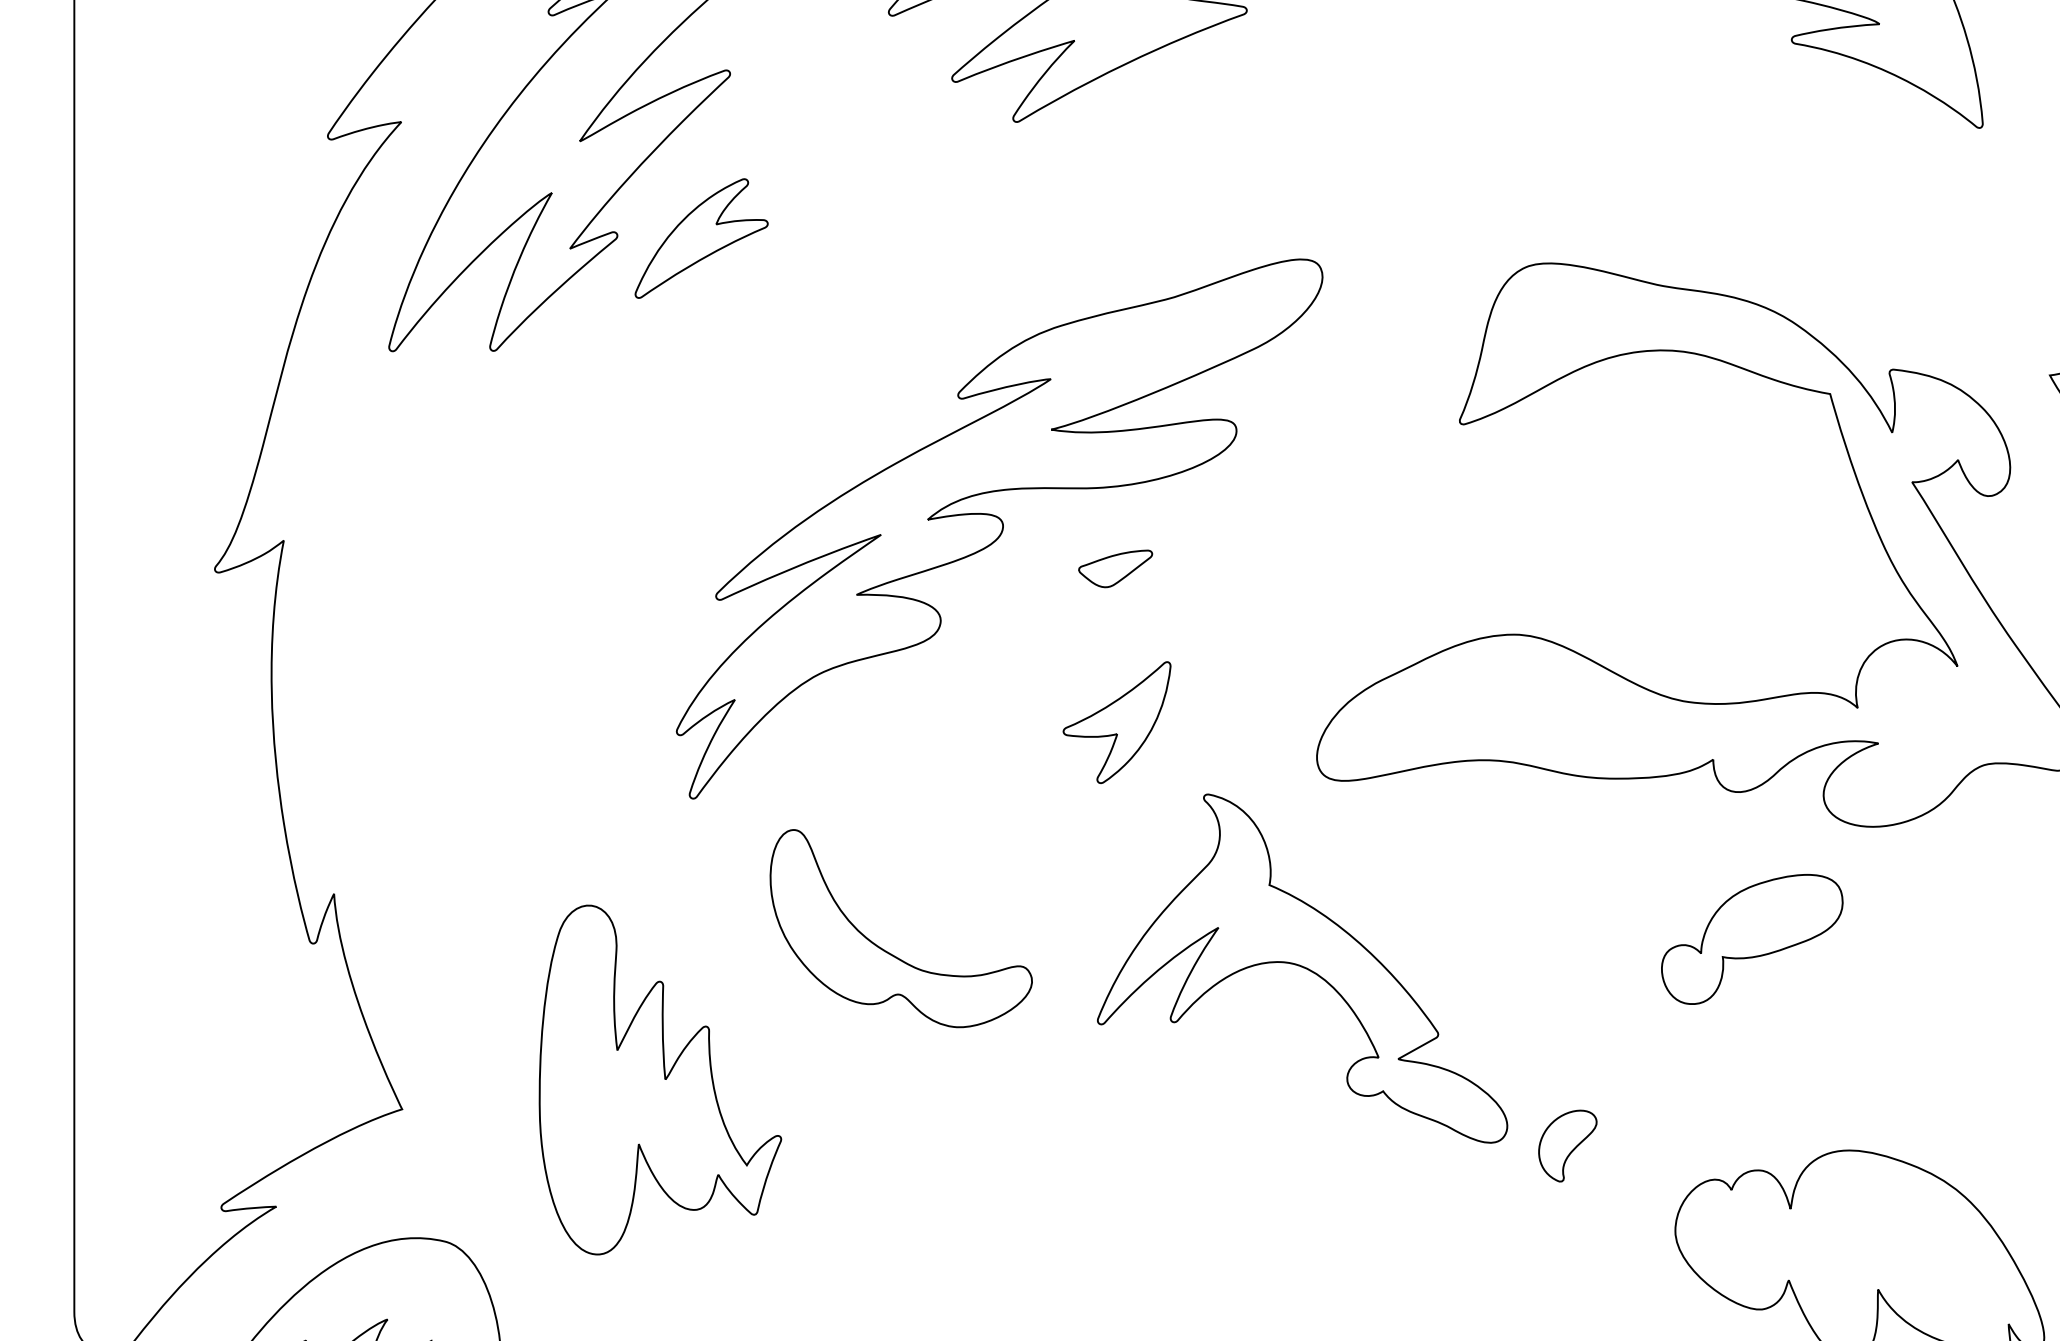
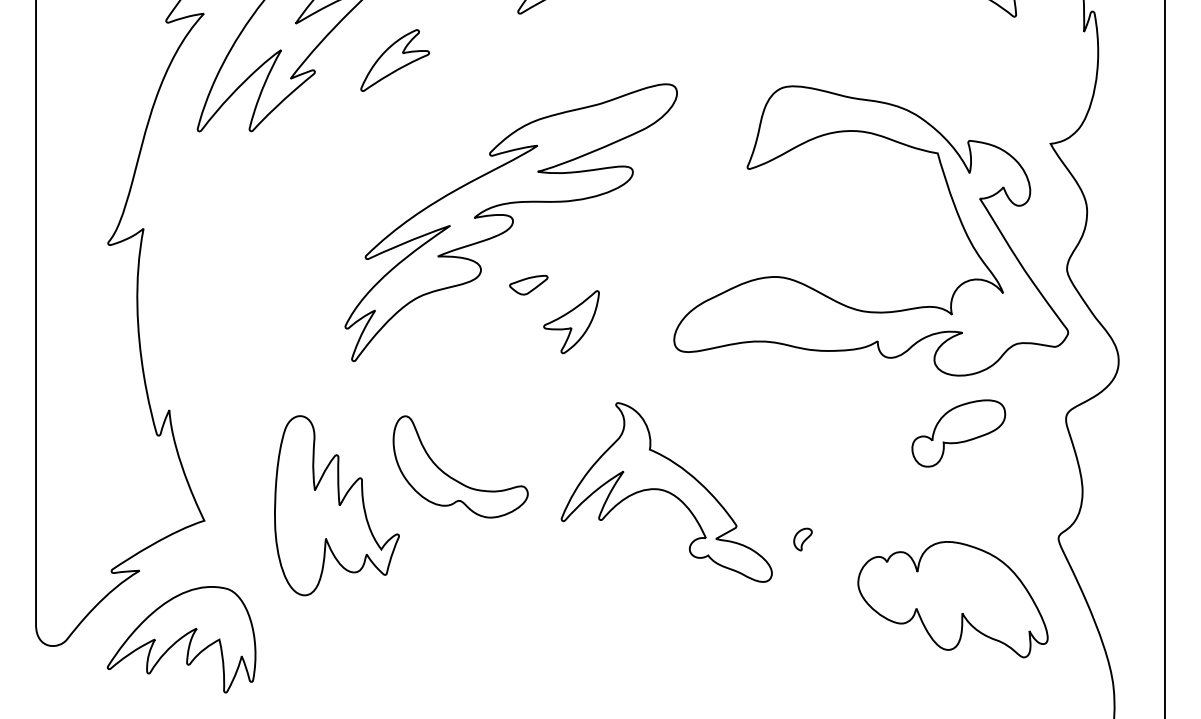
part: (702, 238) -> (395, 60), moved
part: (1115, 567) -> (528, 284), moved
part: (1751, 939) -> (958, 433), moved
part: (889, 951) -> (454, 478), moved
part: (1301, 968) -> (666, 492), moved
part: (1566, 1145) -> (802, 539), size x0.6

